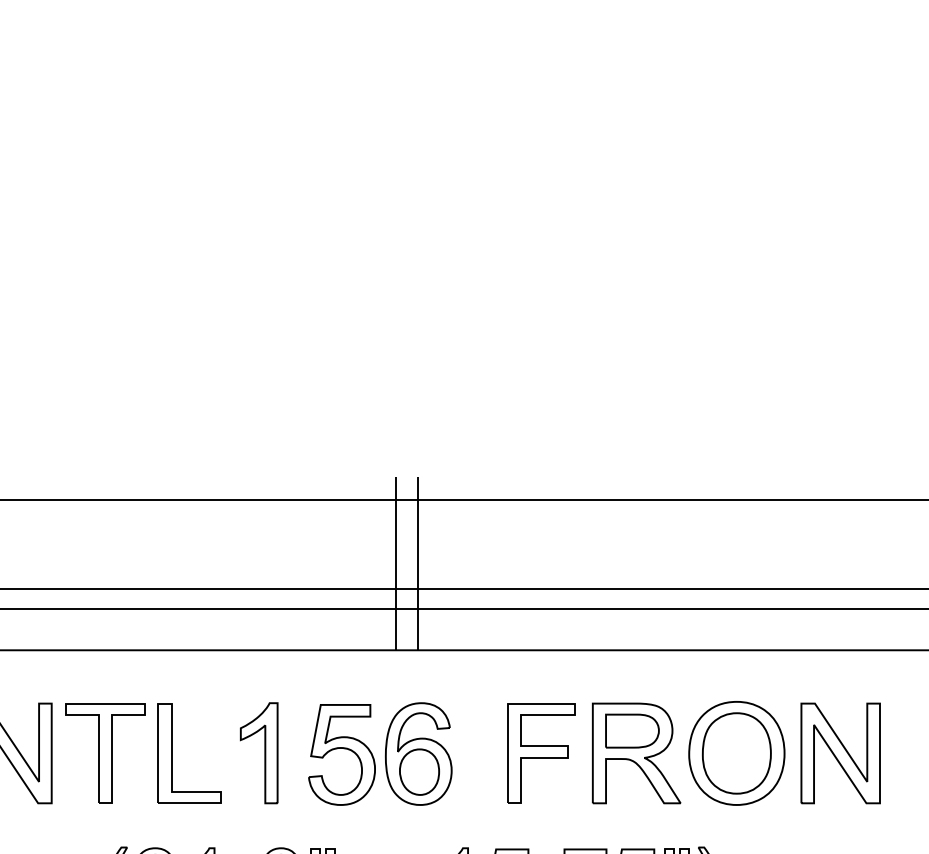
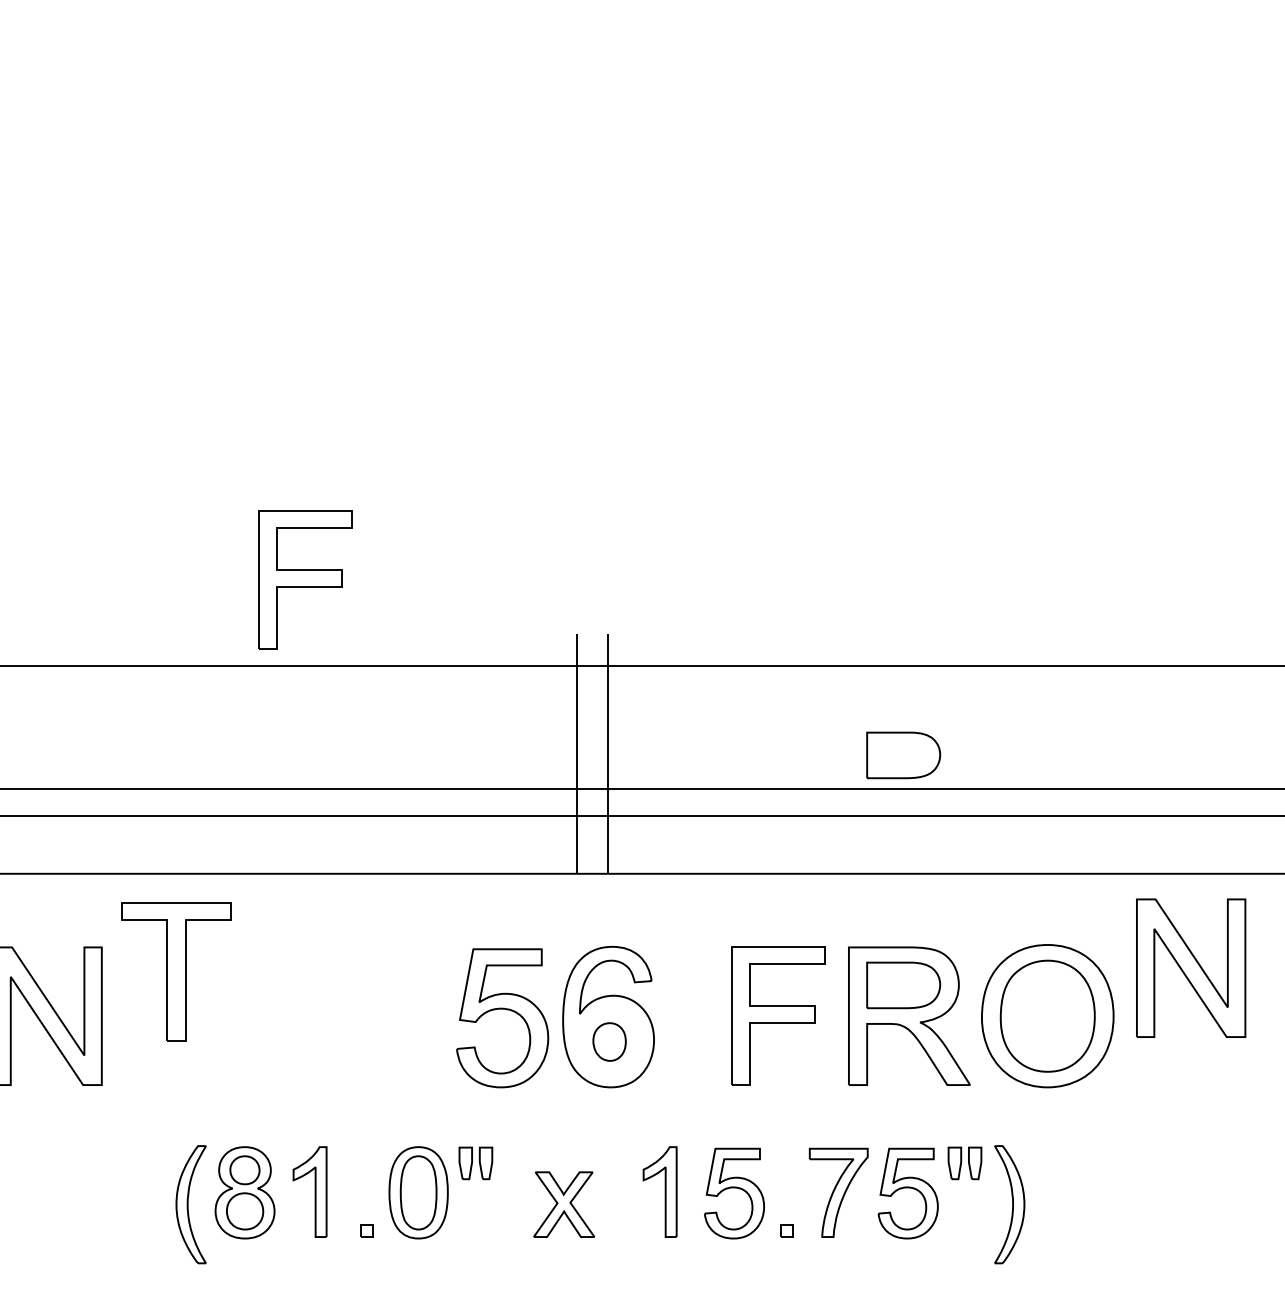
part: (199, 437) -> (305, 579), added
part: (632, 564) -> (903, 755), added
part: (105, 752) -> (176, 971), moved
part: (171, 752) -> (267, 1015), removed
part: (264, 752) -> (395, 1015), removed
part: (840, 752) -> (1191, 967), moved
part: (419, 771) -> (609, 1041), size x0.6

